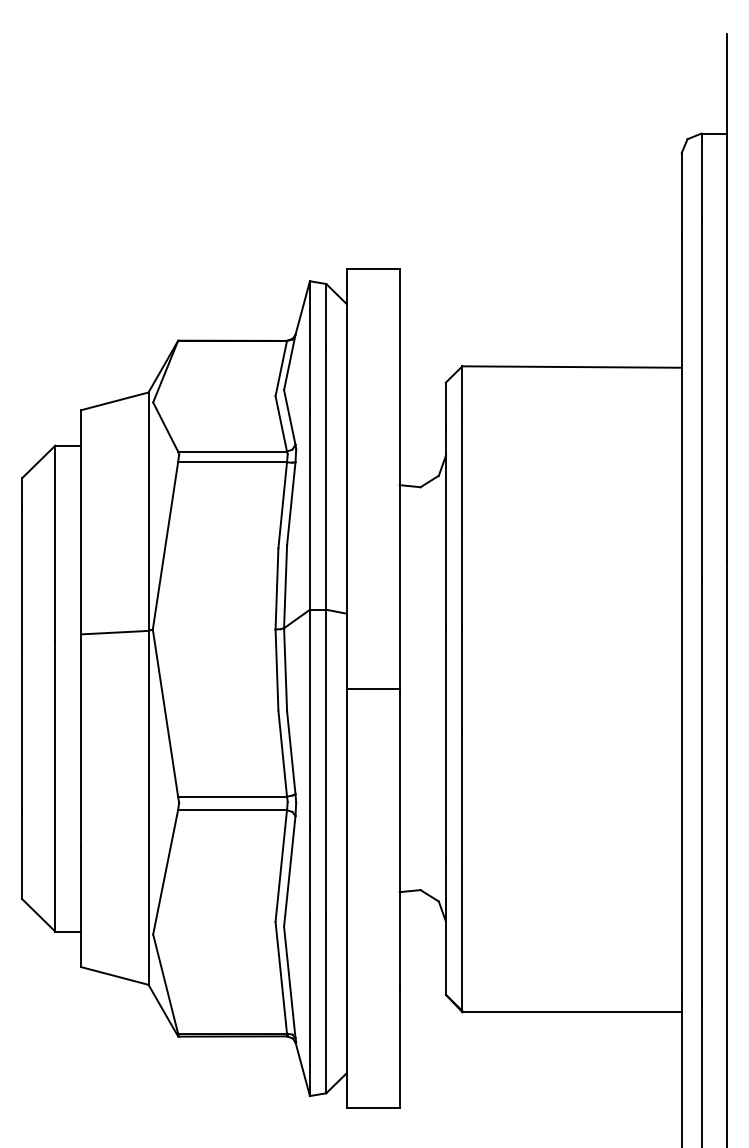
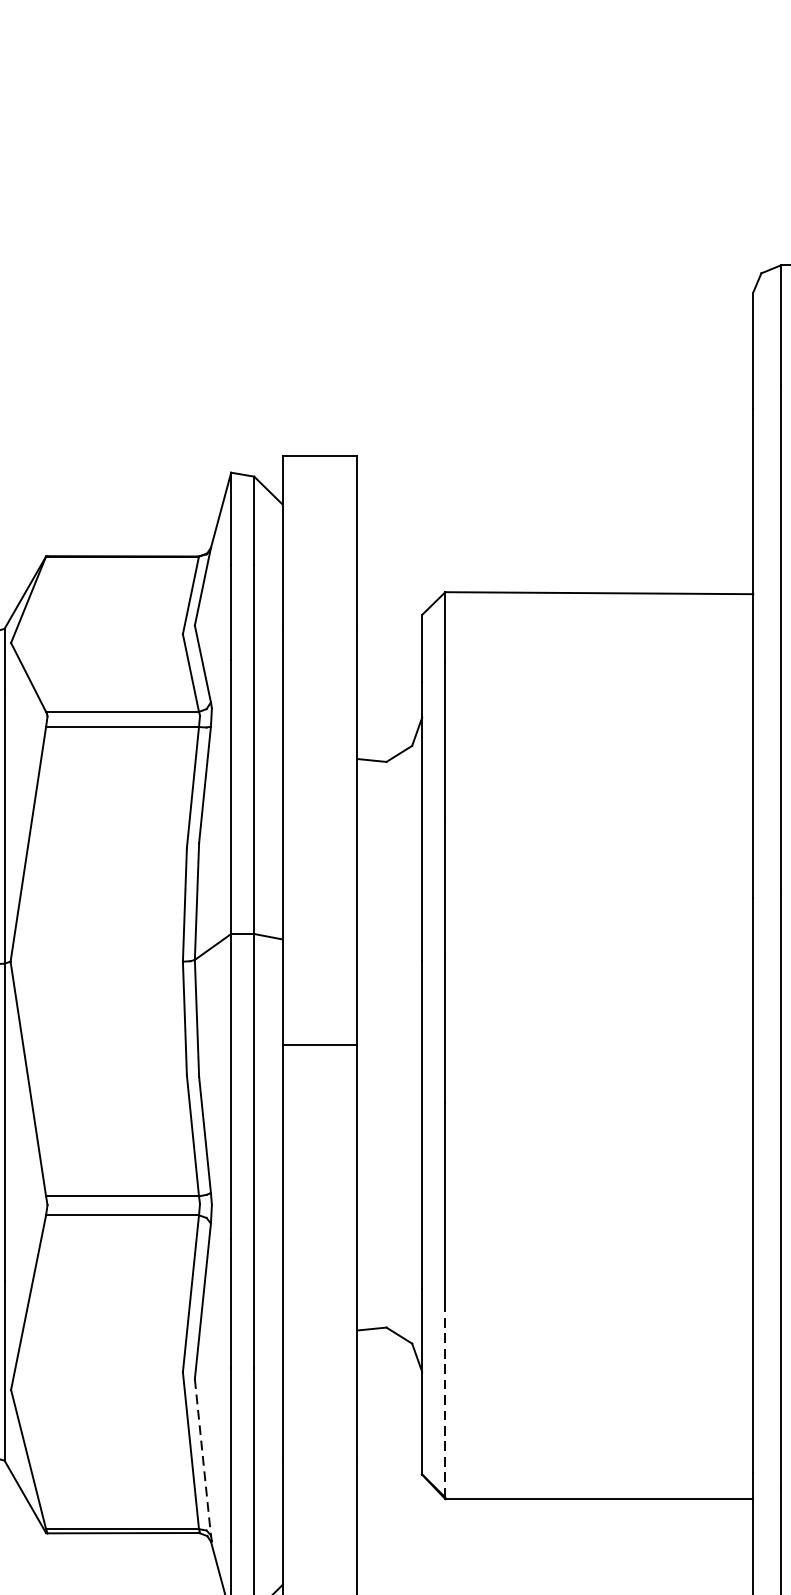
line: (462, 942) -> (445, 1401), solid -> dashed
line: (289, 982) -> (202, 1457), solid -> dashed

